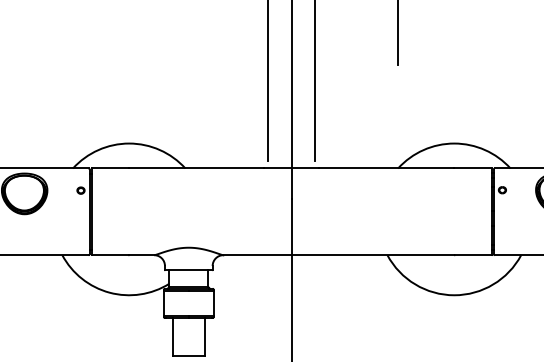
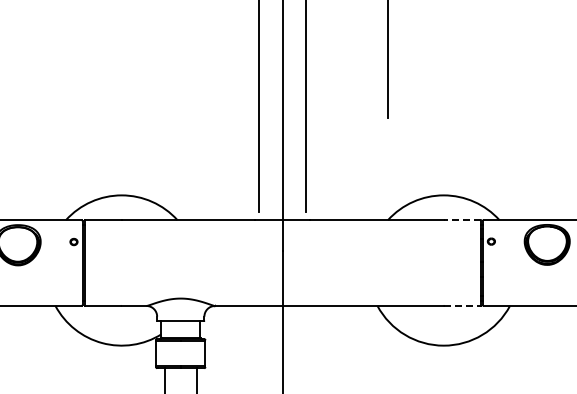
line: (473, 168) -> (462, 220), solid -> dashed
line: (473, 254) -> (462, 305), solid -> dashed

